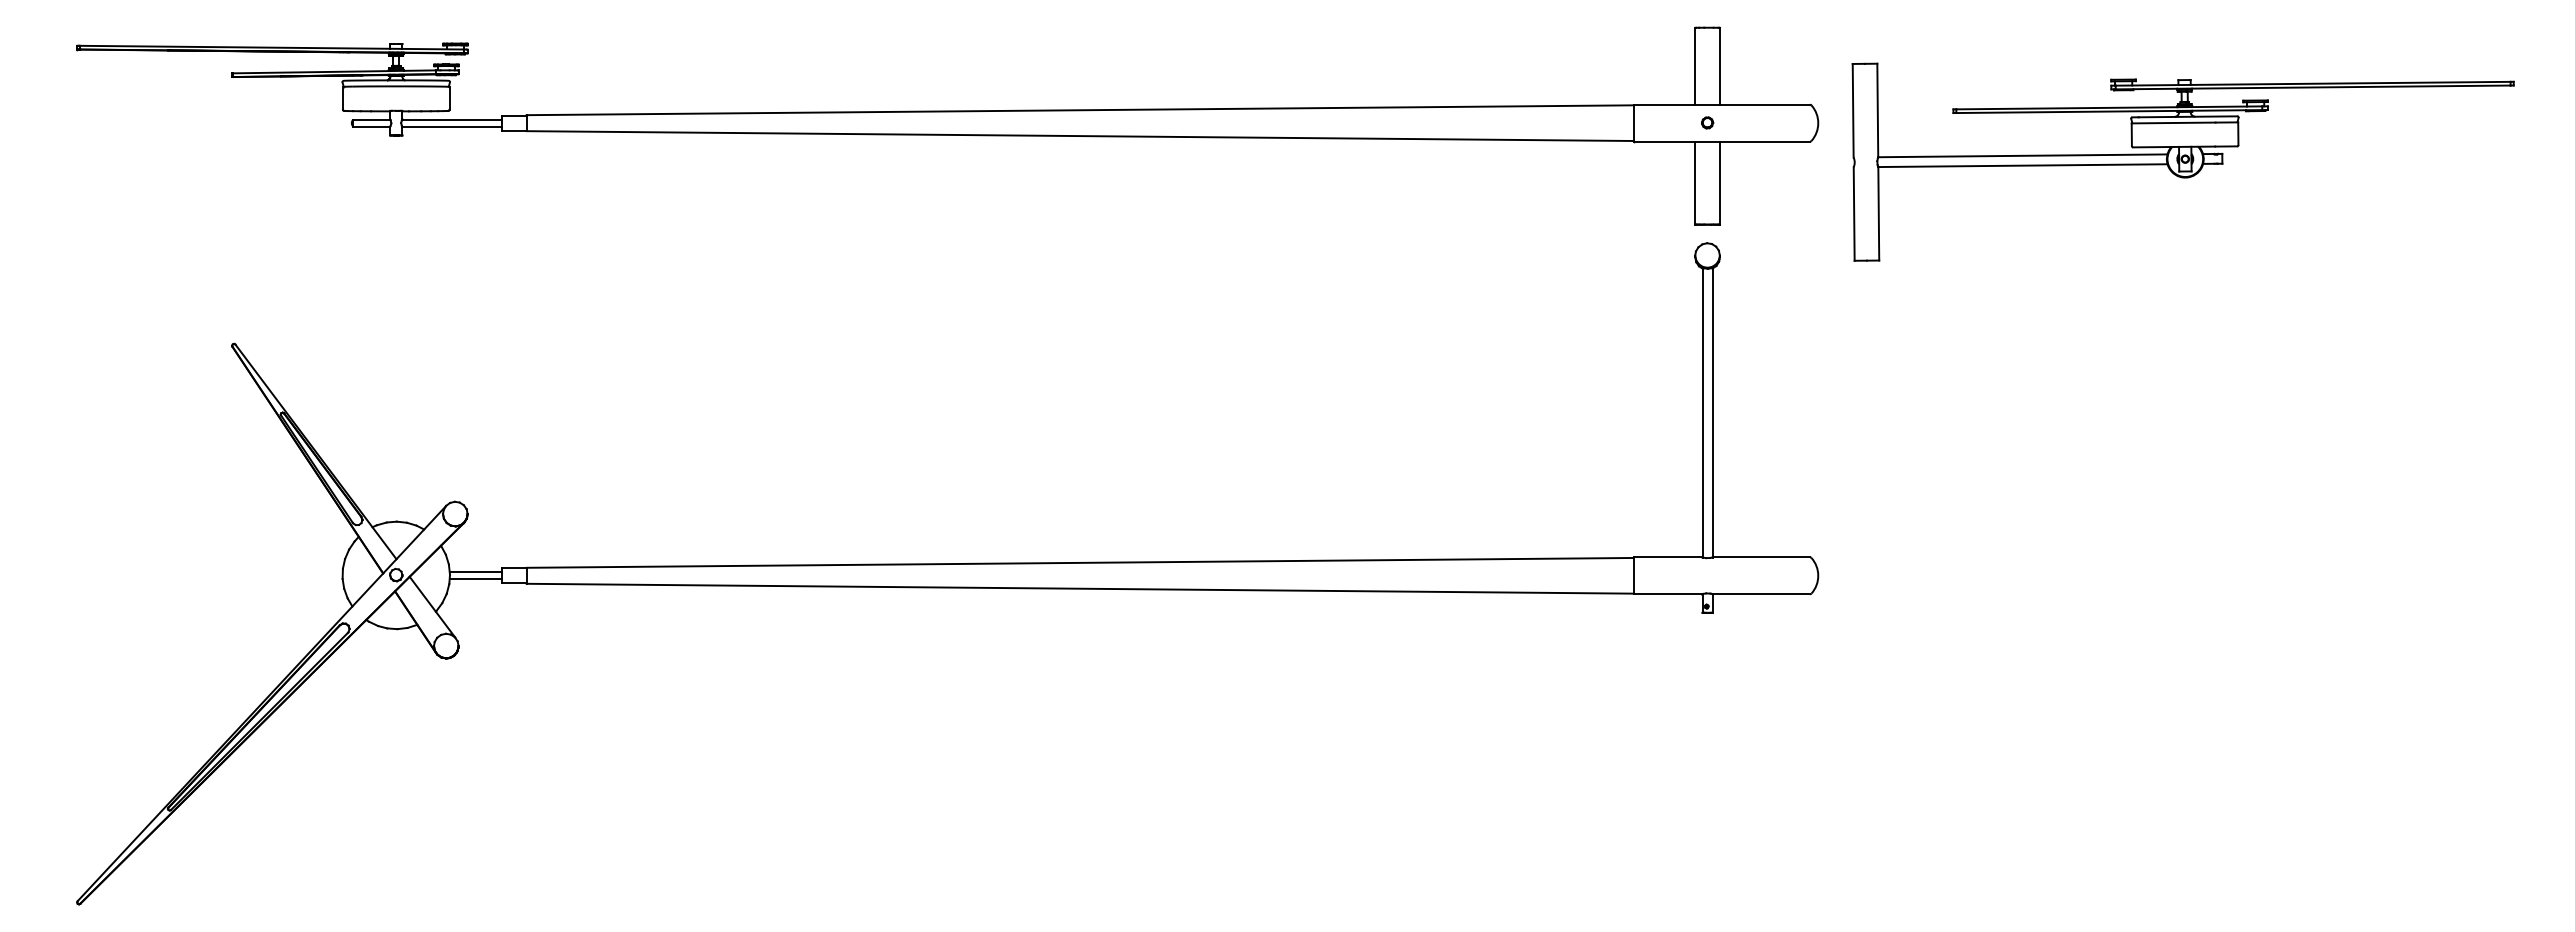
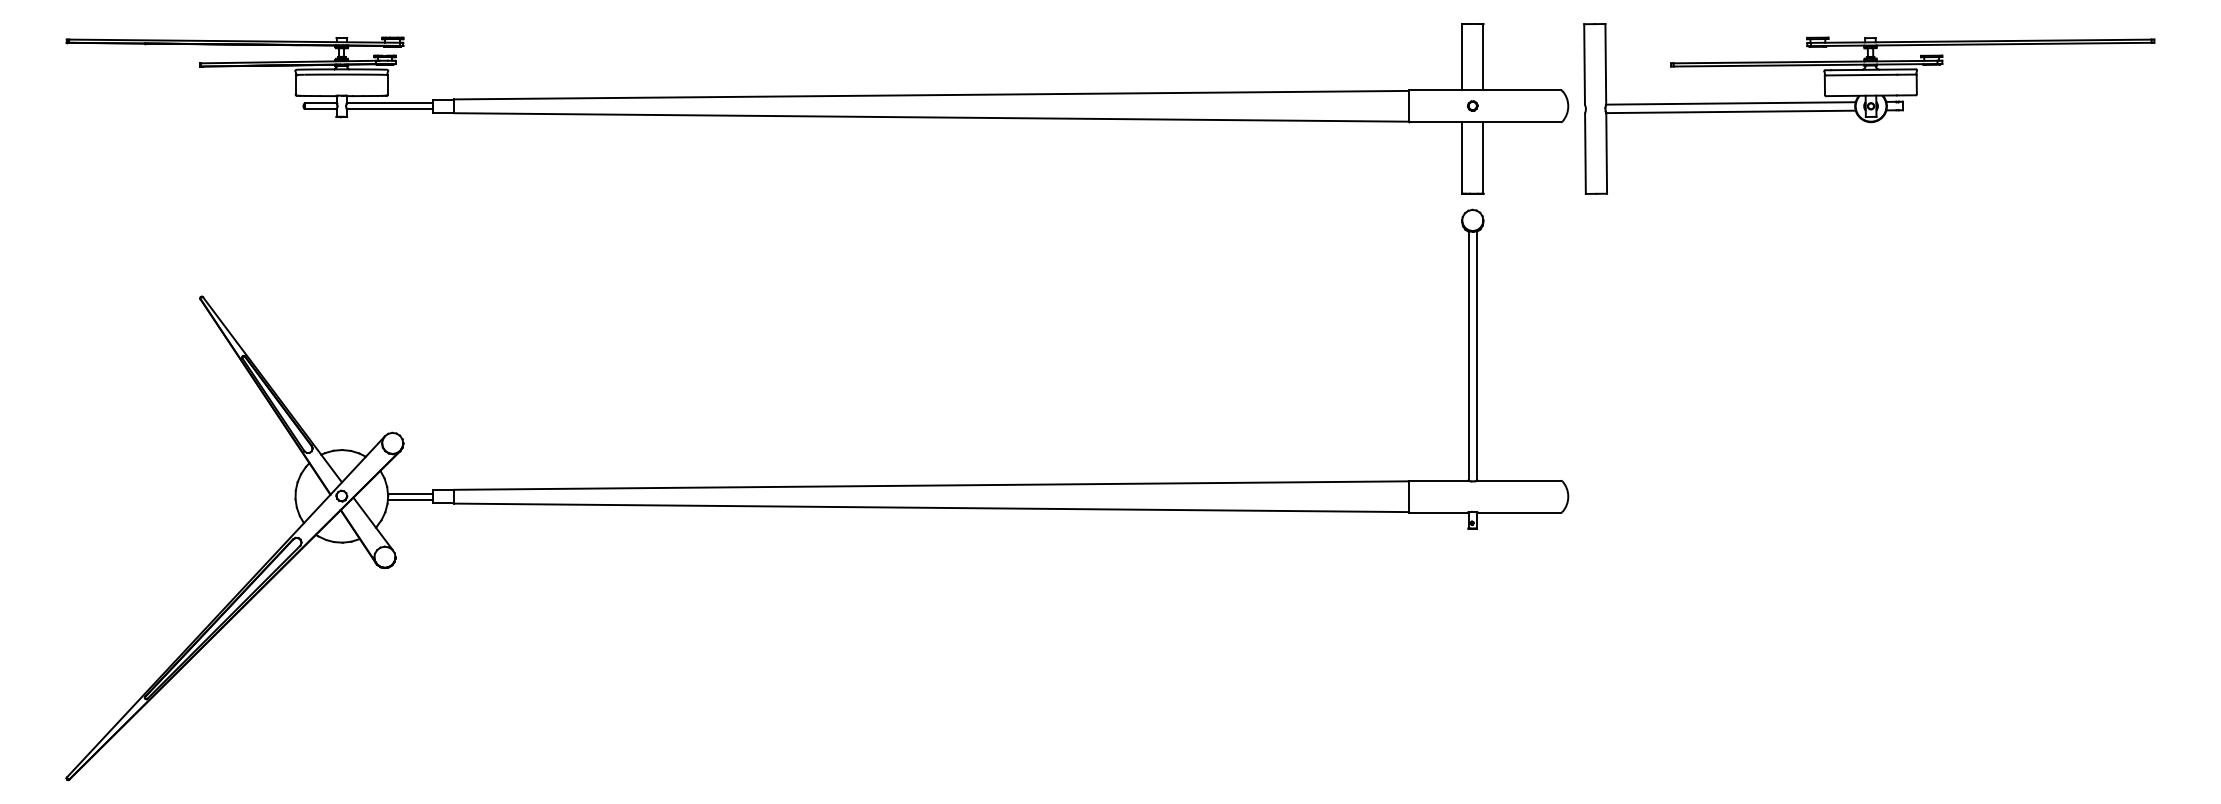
part: (2182, 161) -> (1868, 108), moved

